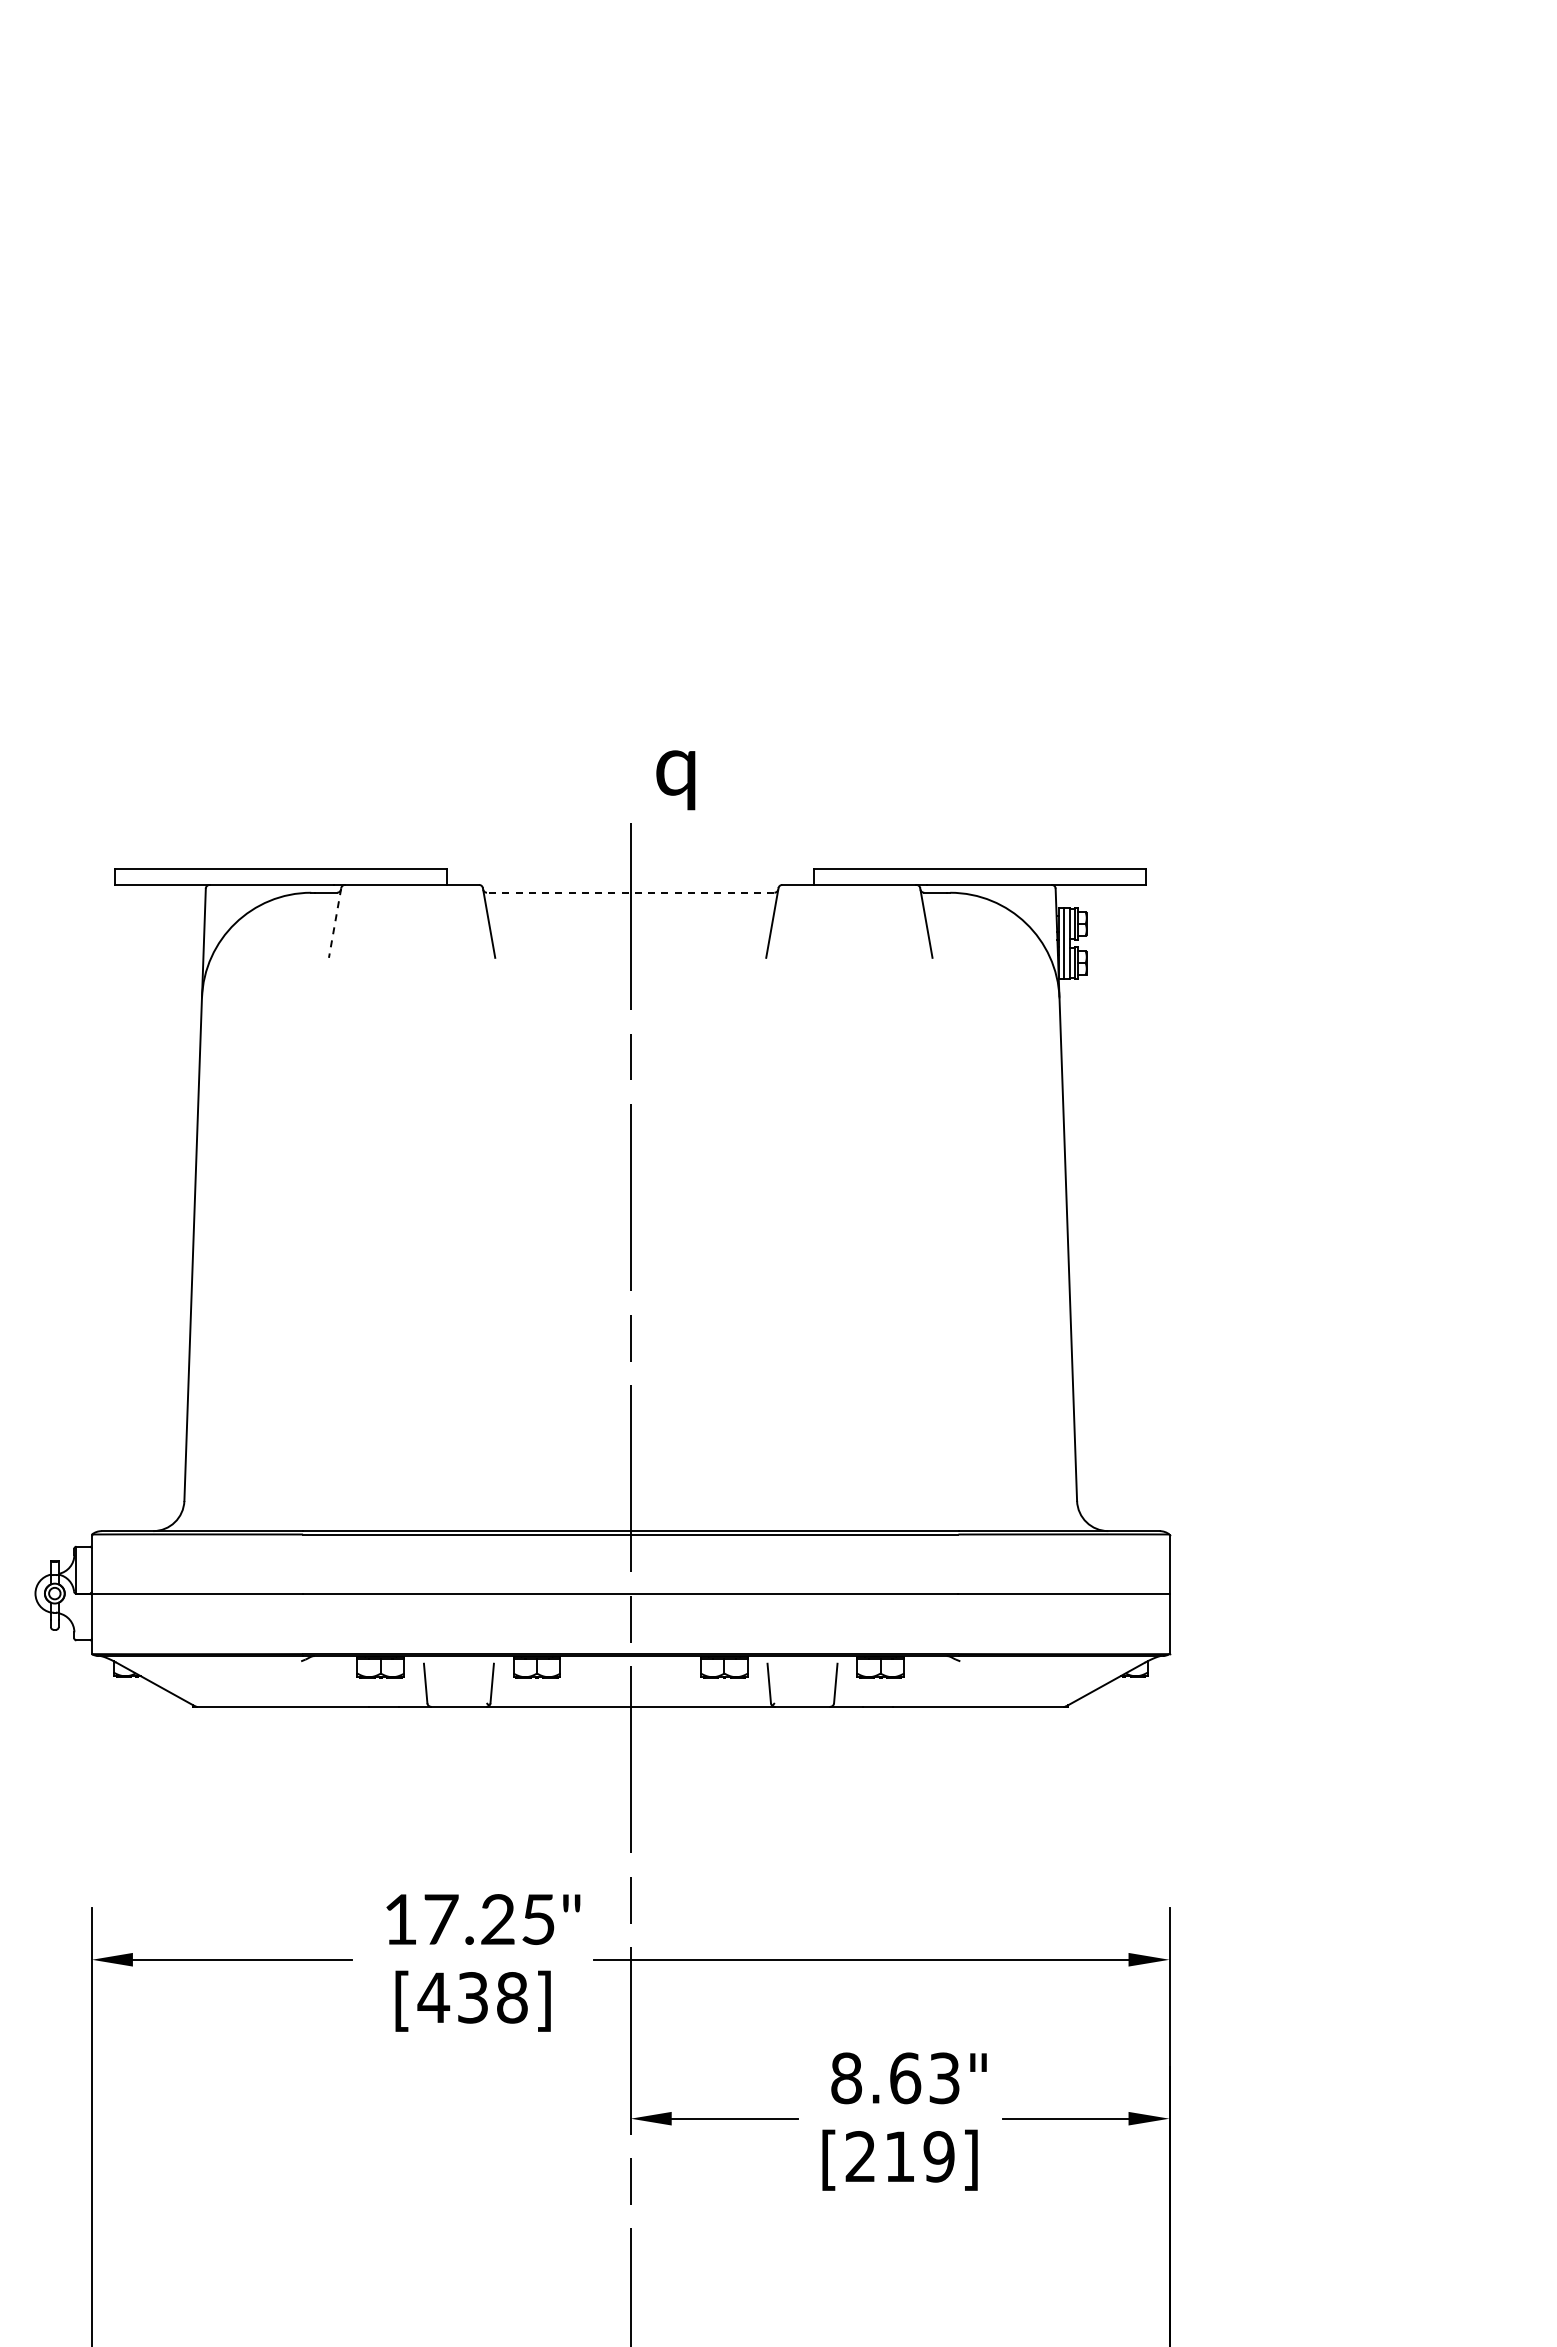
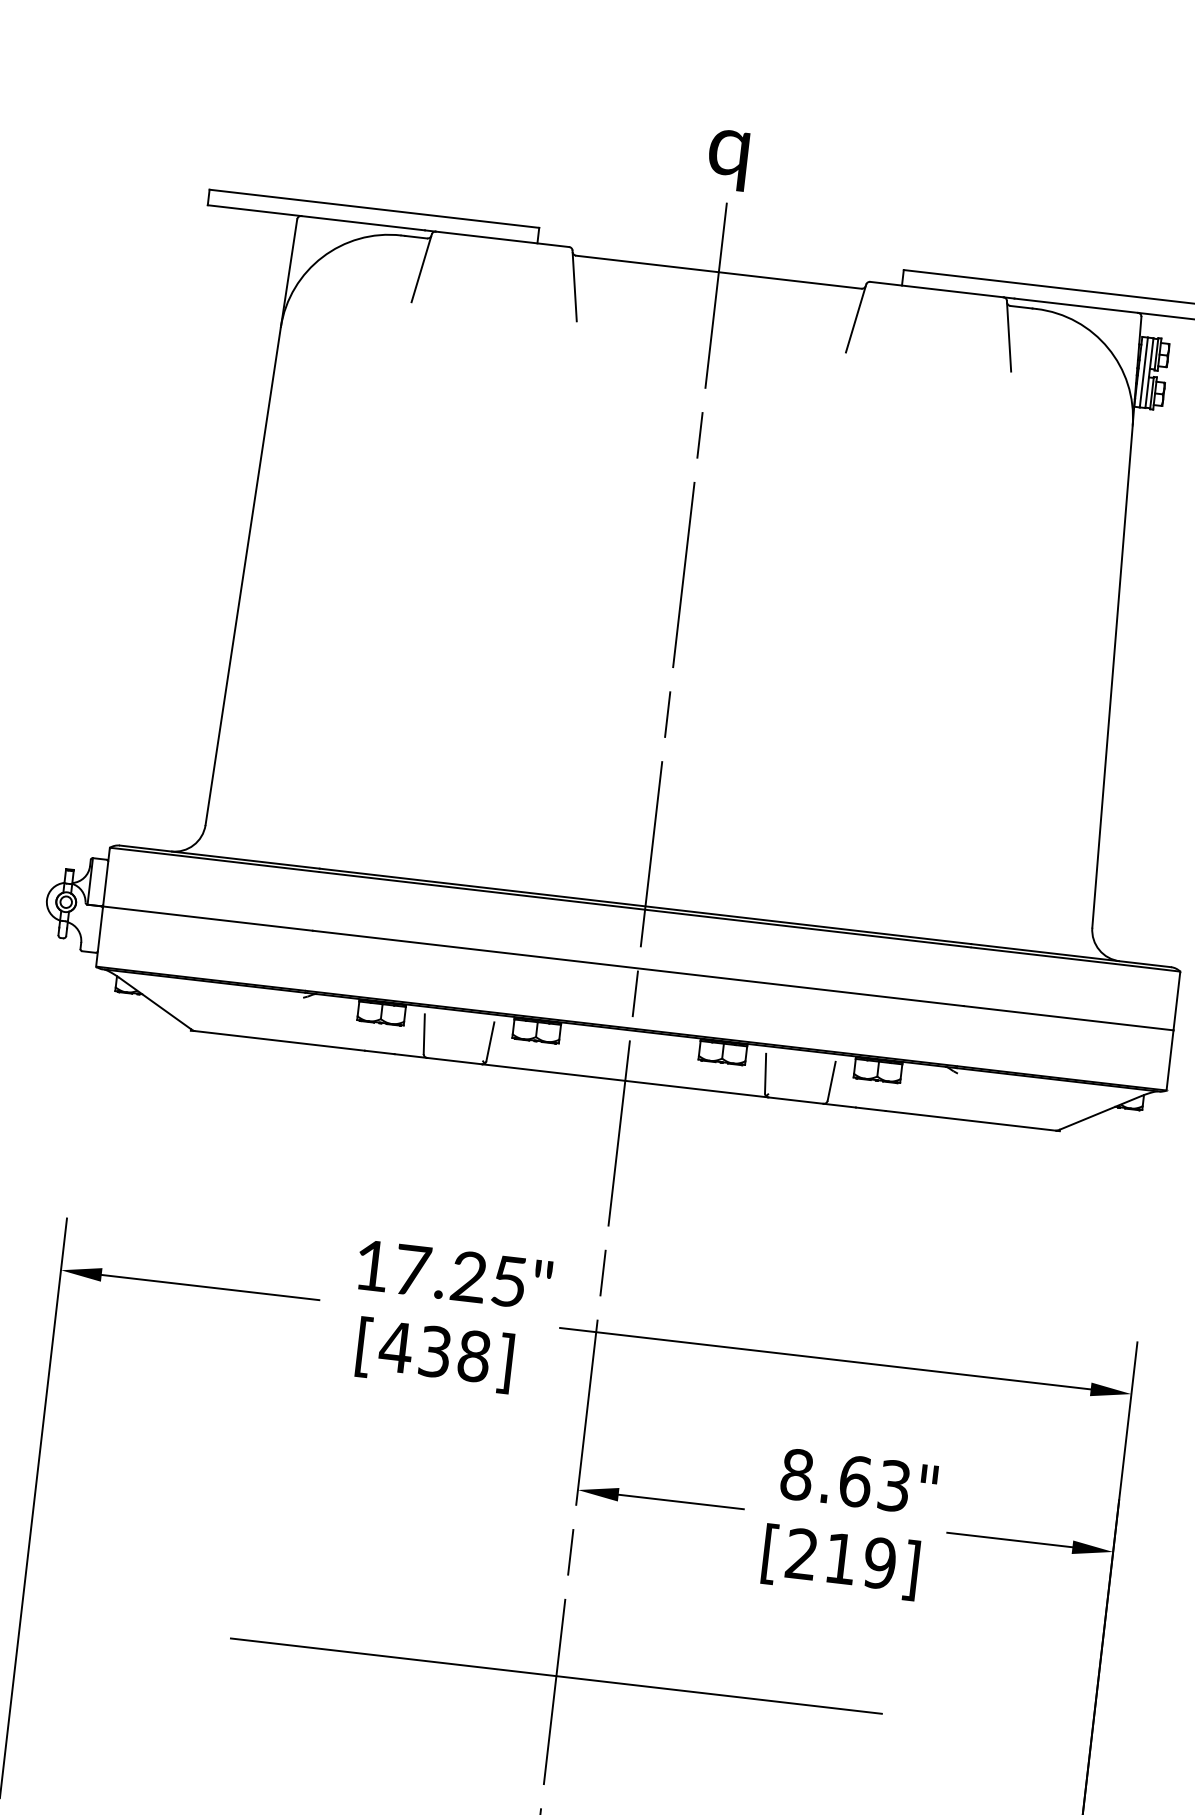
text: (675, 780) -> (727, 160), moved
line: (630, 892) -> (718, 271), dashed -> solid
line: (335, 923) -> (422, 268), dashed -> solid
line: (630, 2306) -> (556, 1676), added

